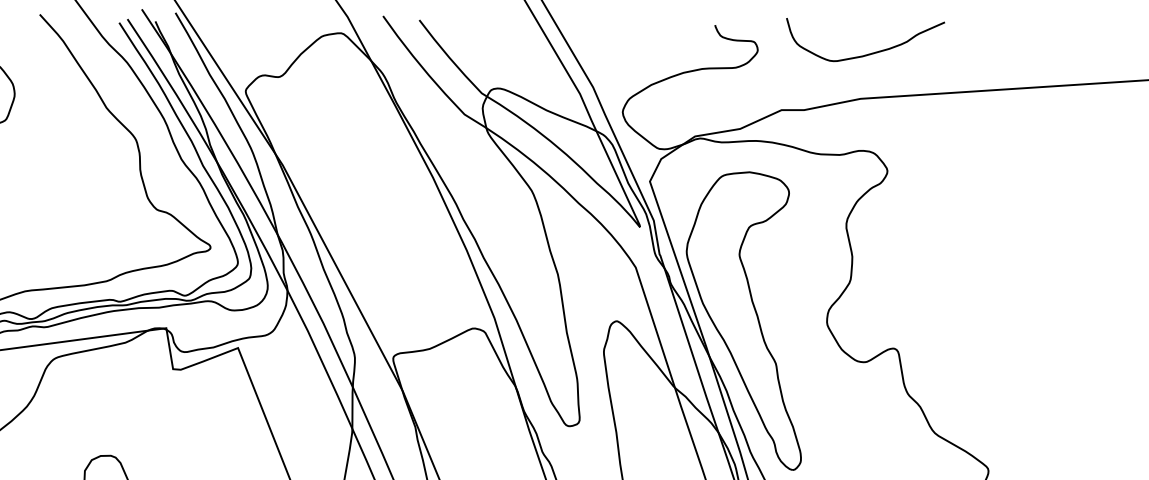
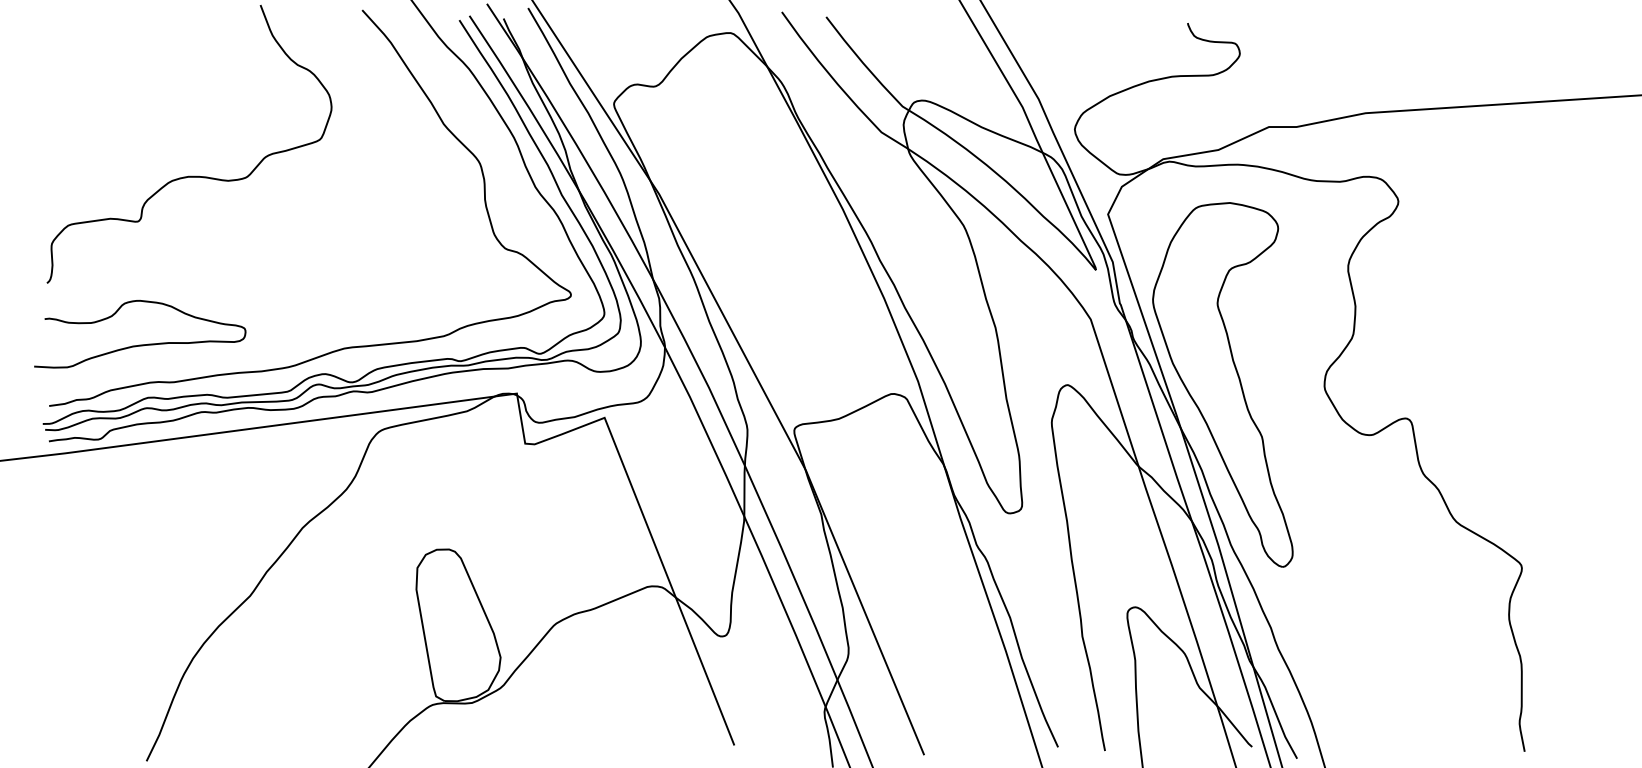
curve: (870, 53) -> (1377, 57), removed

